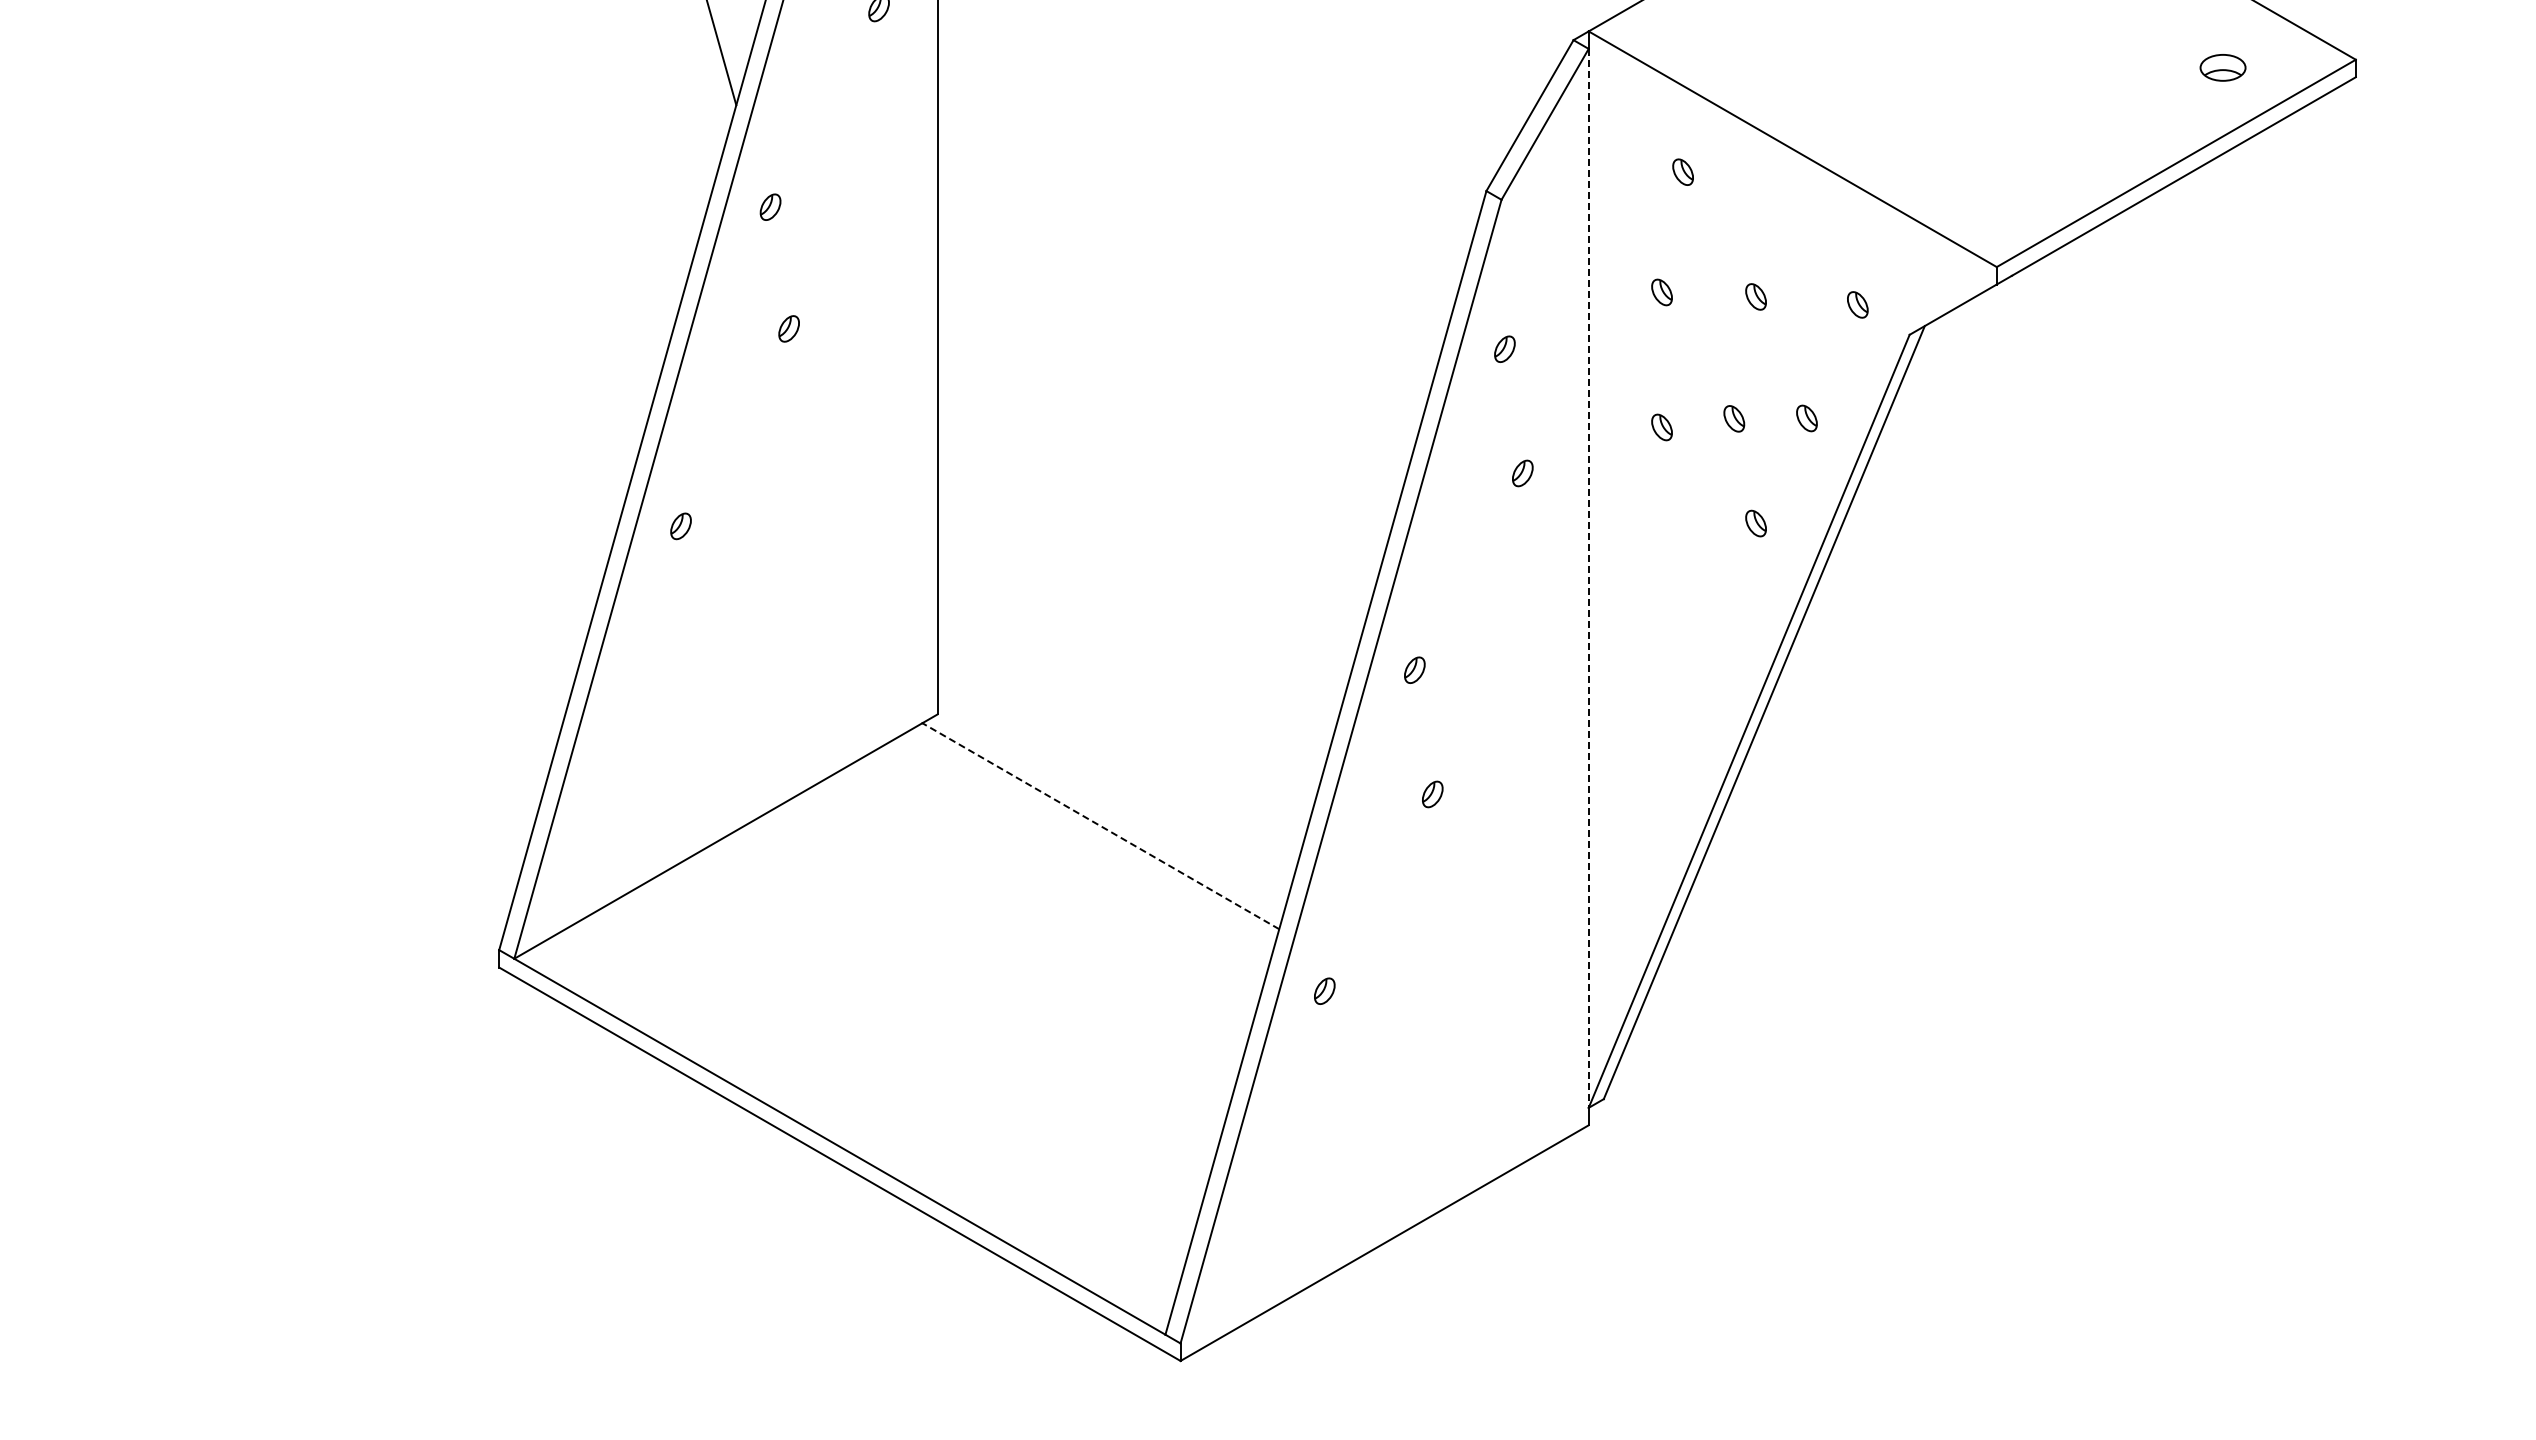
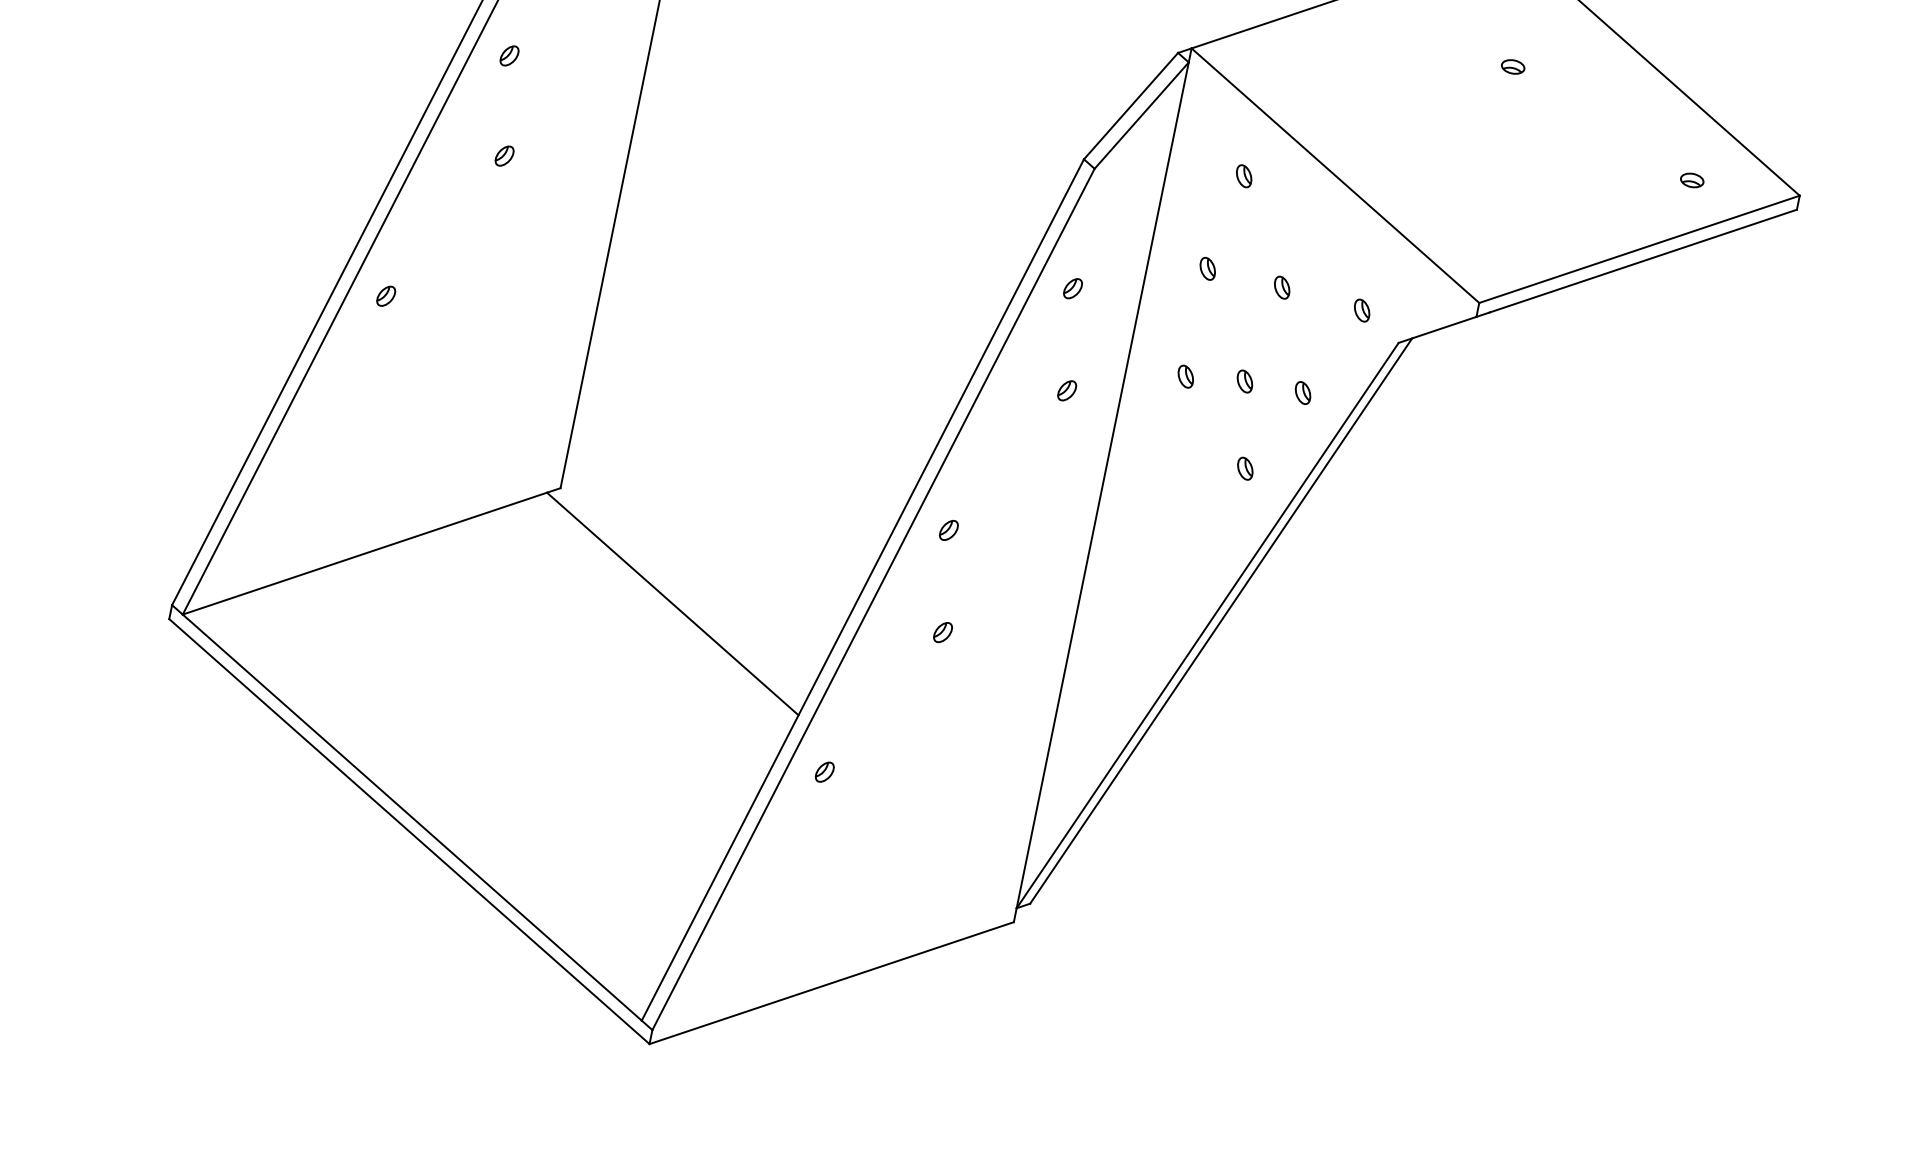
part: (2222, 67) -> (1691, 180), size x0.62
line: (1588, 578) -> (1102, 485), dashed -> solid
line: (1100, 825) -> (672, 603), dashed -> solid

